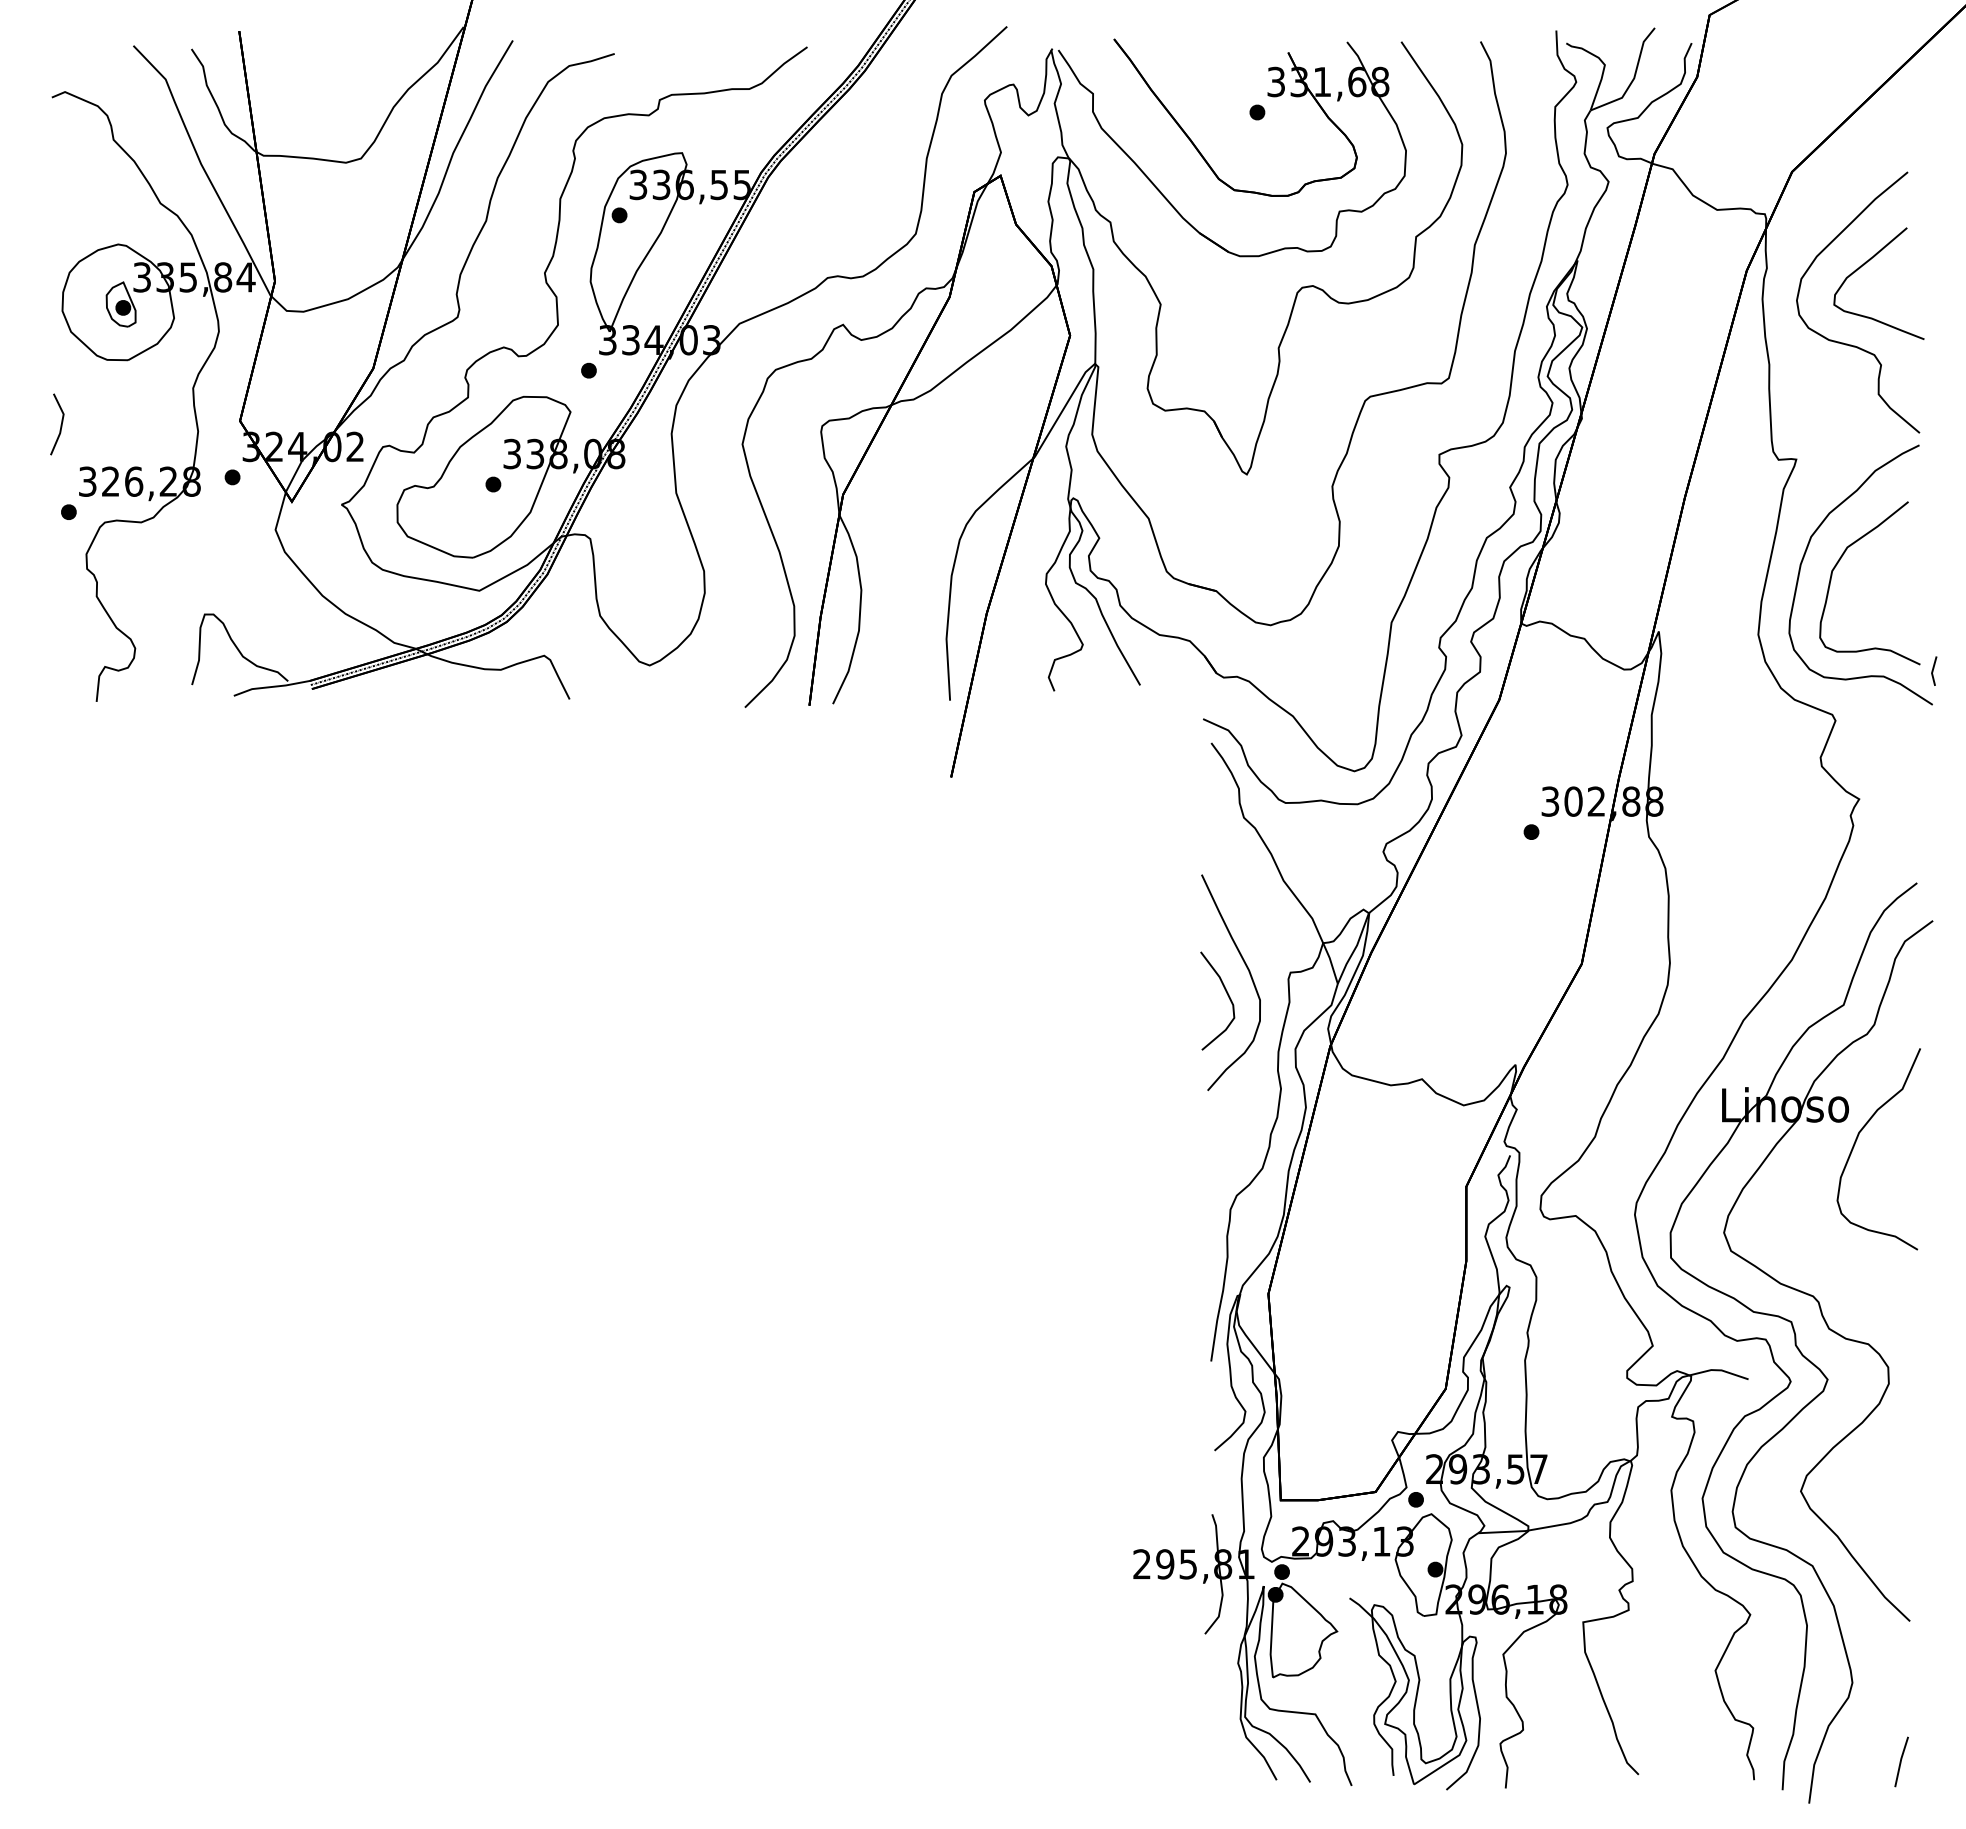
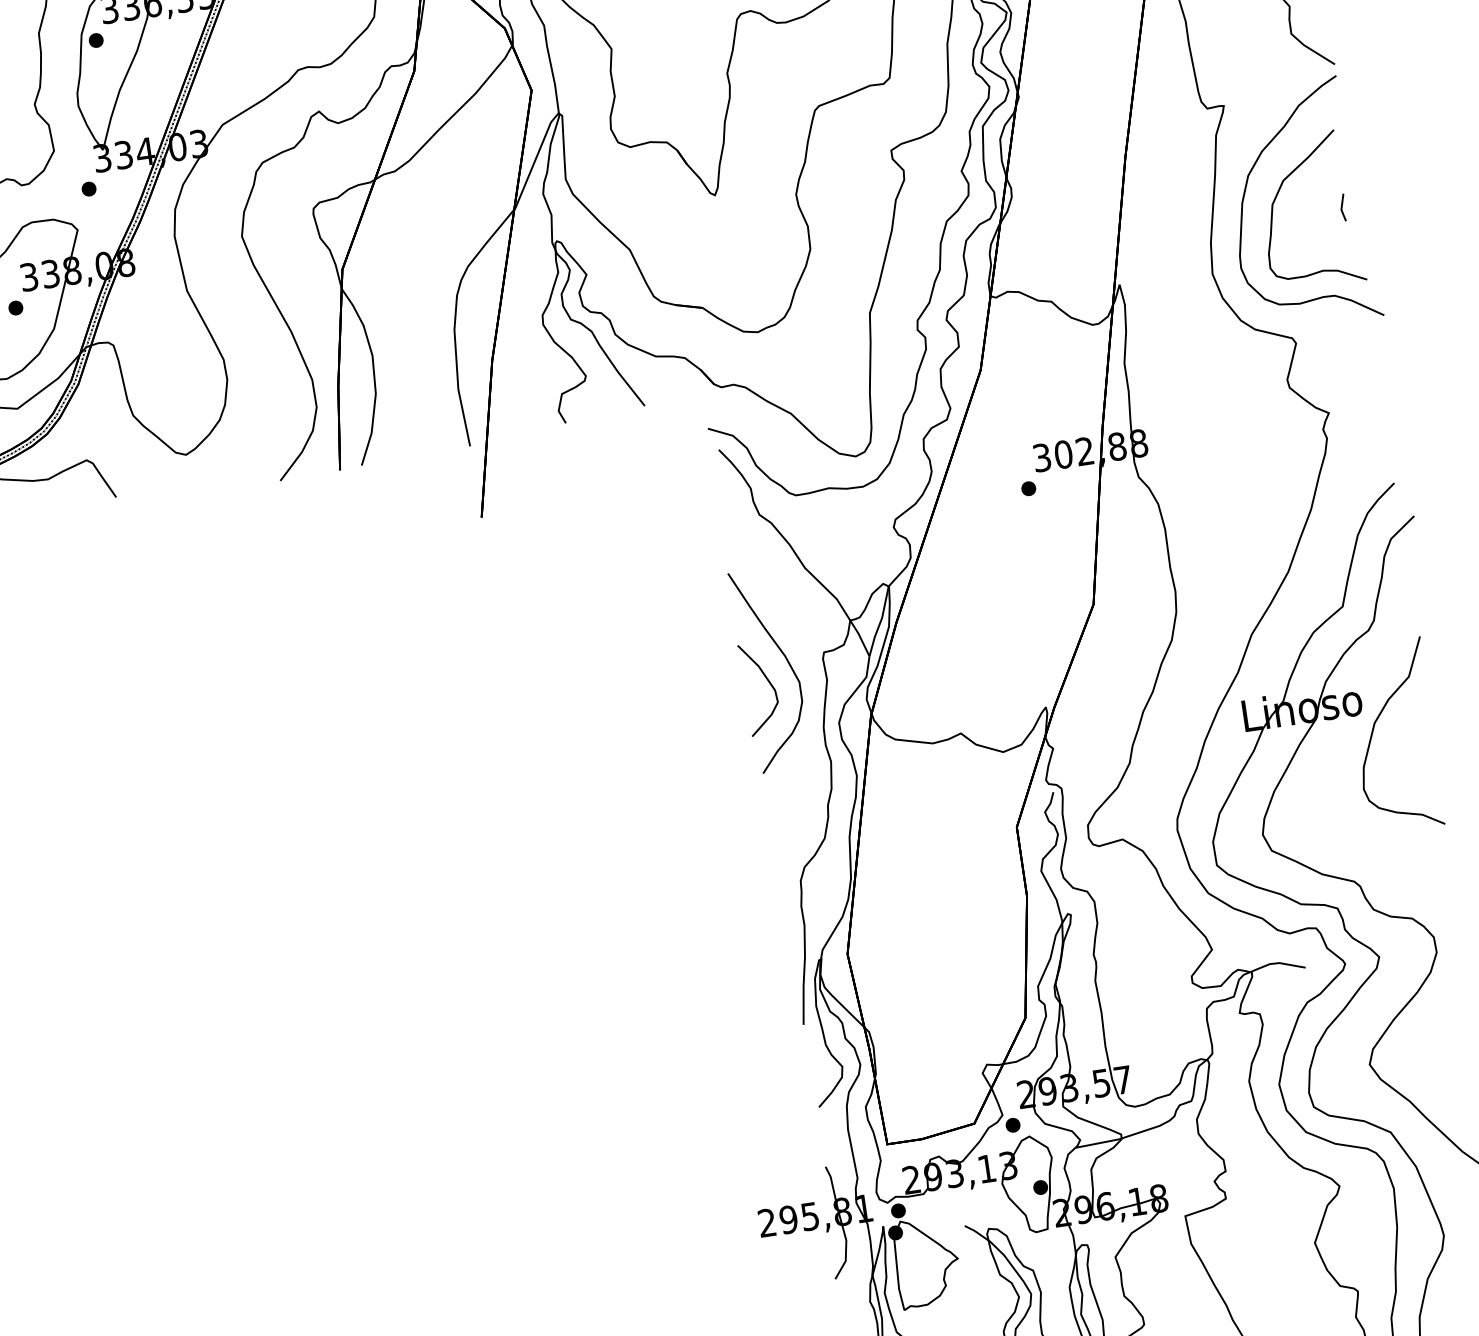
line: (1933, 670) -> (1342, 207), moved

